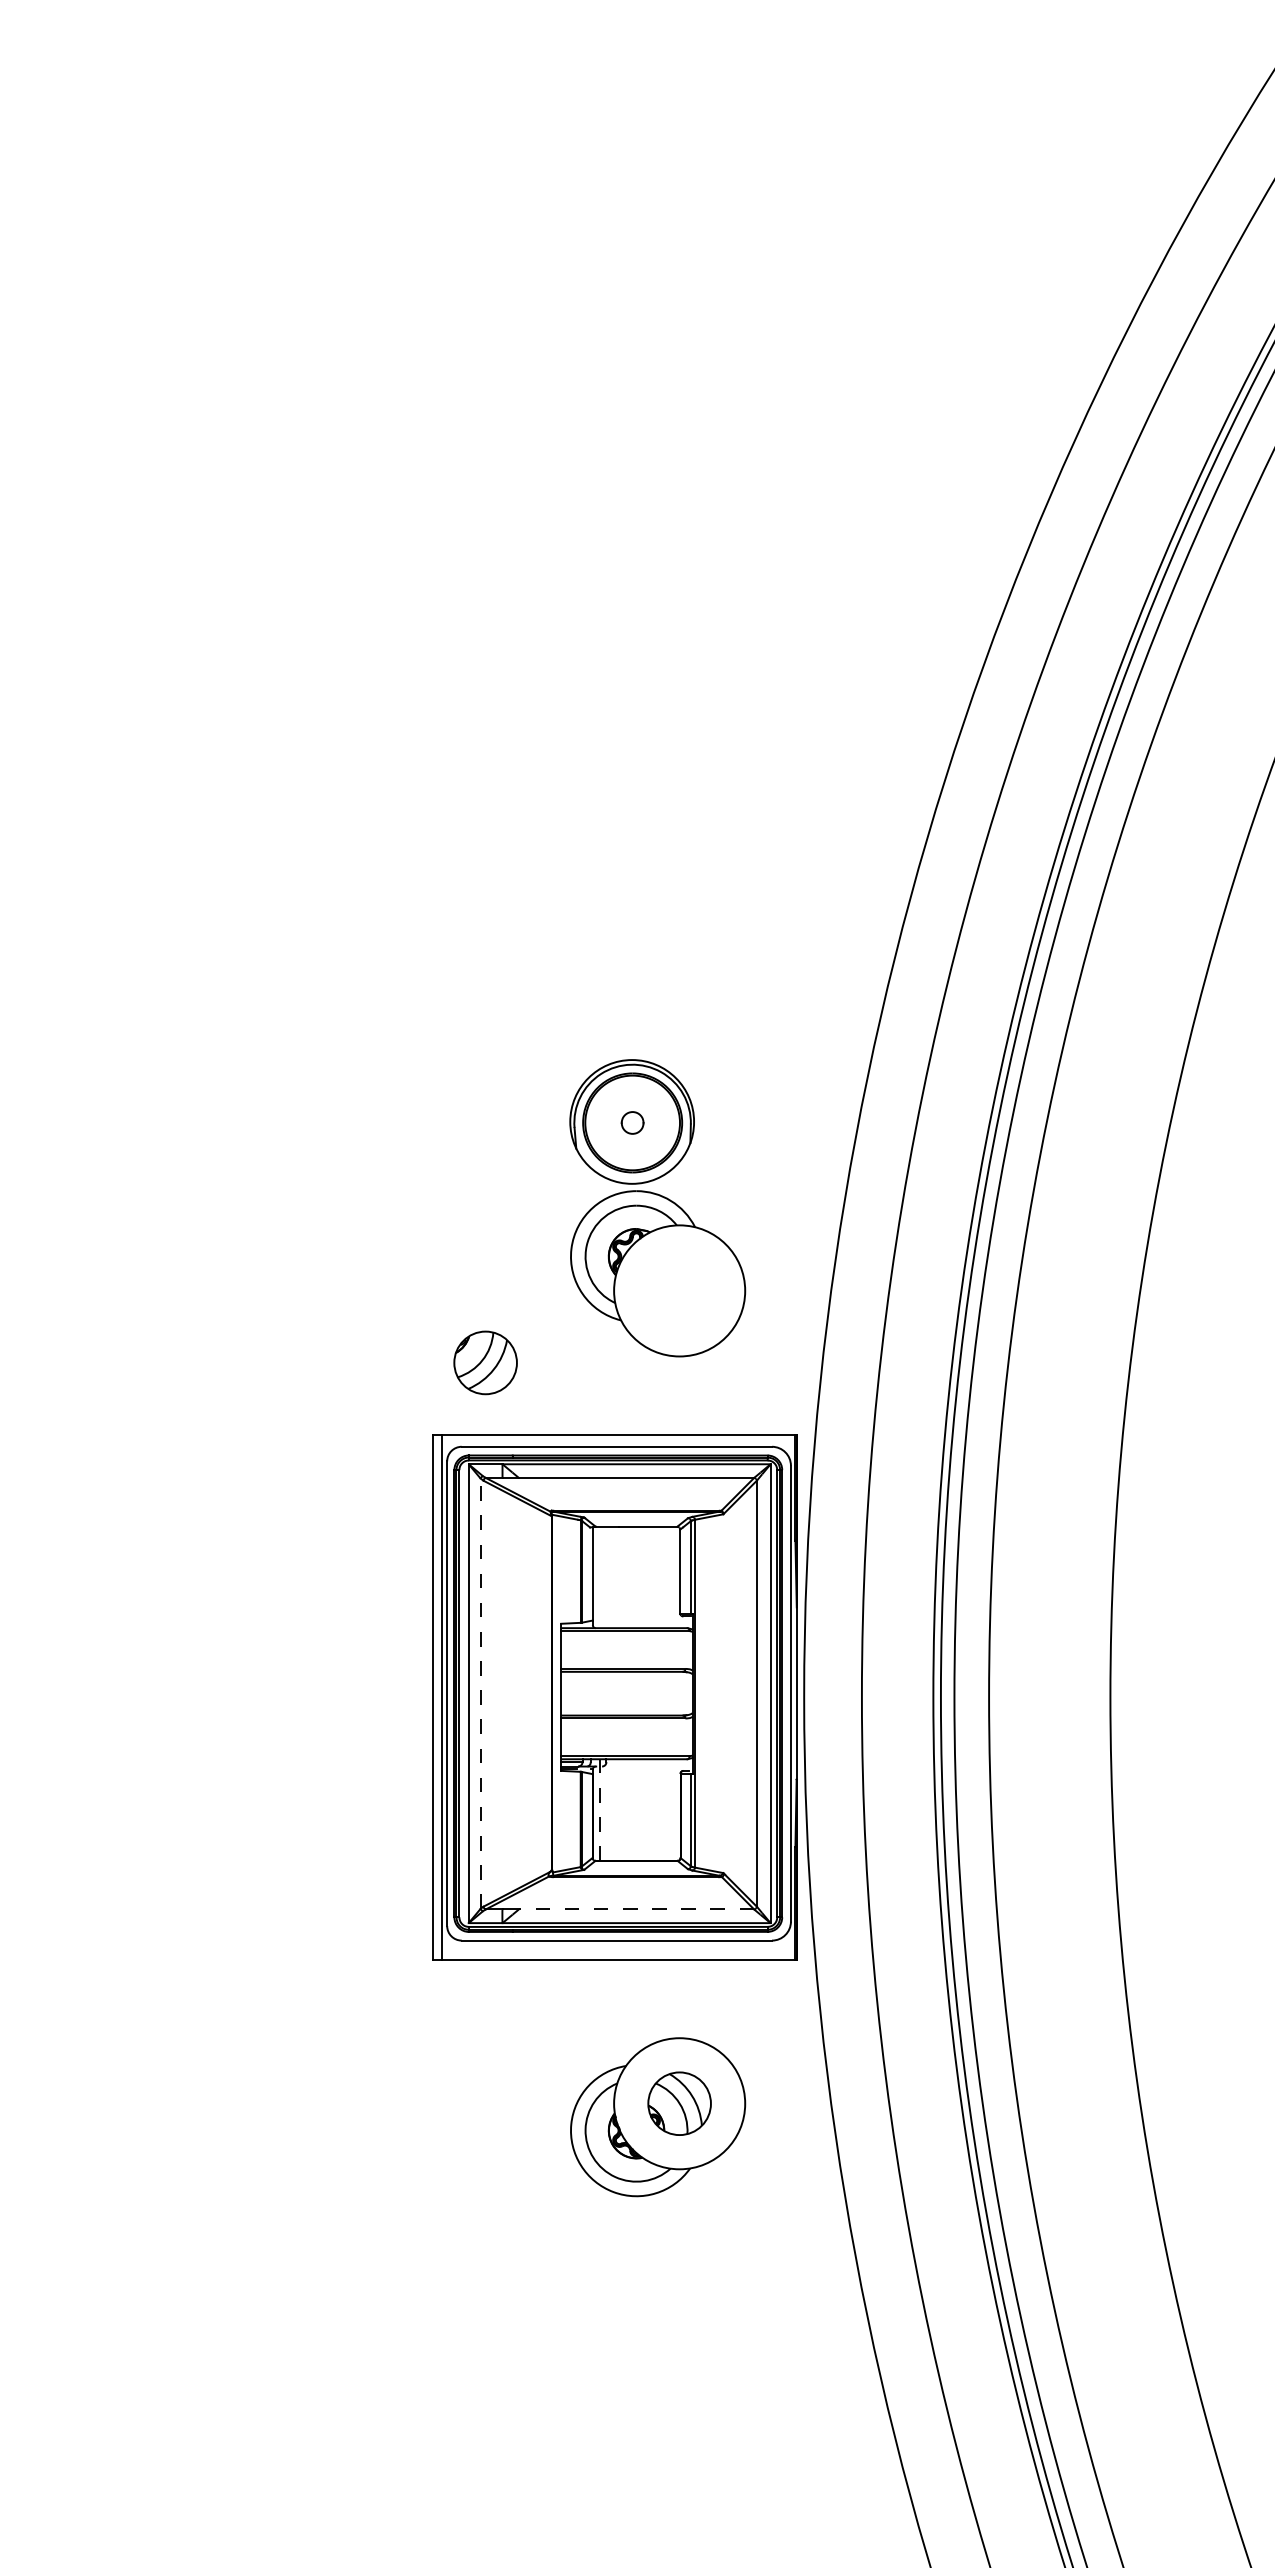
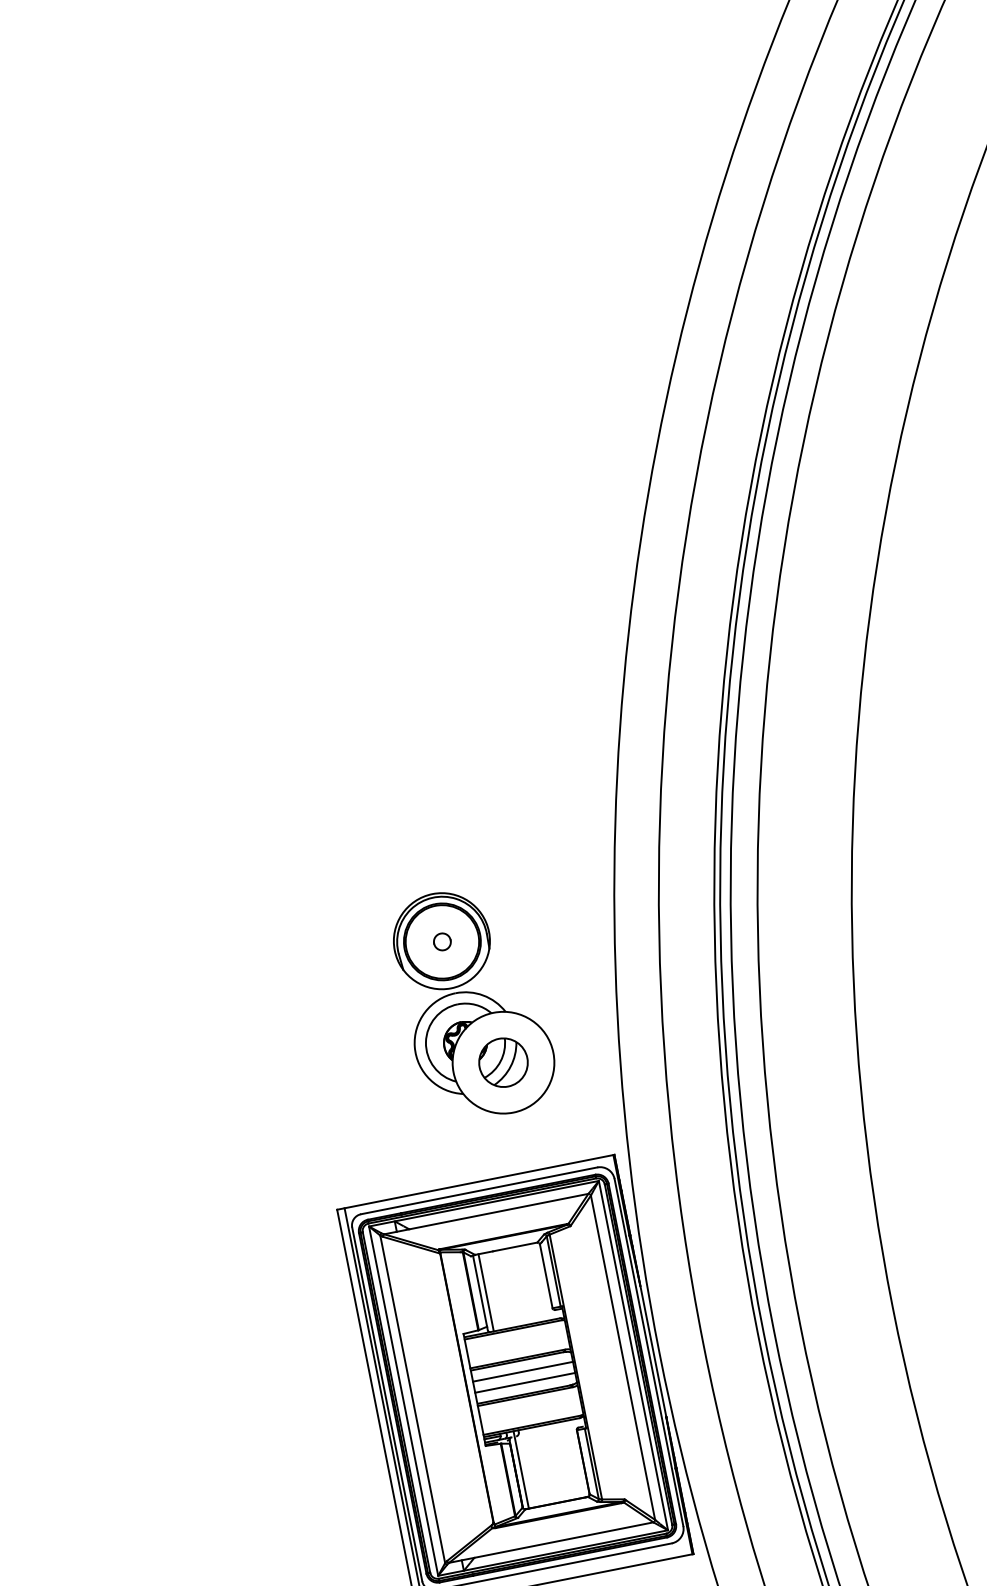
part: (485, 1362) -> (503, 1062), moved
line: (600, 1577) -> (486, 1292), added
line: (626, 1686) -> (522, 1371), added
line: (480, 1693) -> (412, 1399), dashed -> solid
line: (626, 1700) -> (524, 1382), added
line: (600, 1810) -> (521, 1470), dashed -> solid
line: (636, 1909) -> (563, 1540), dashed -> solid

